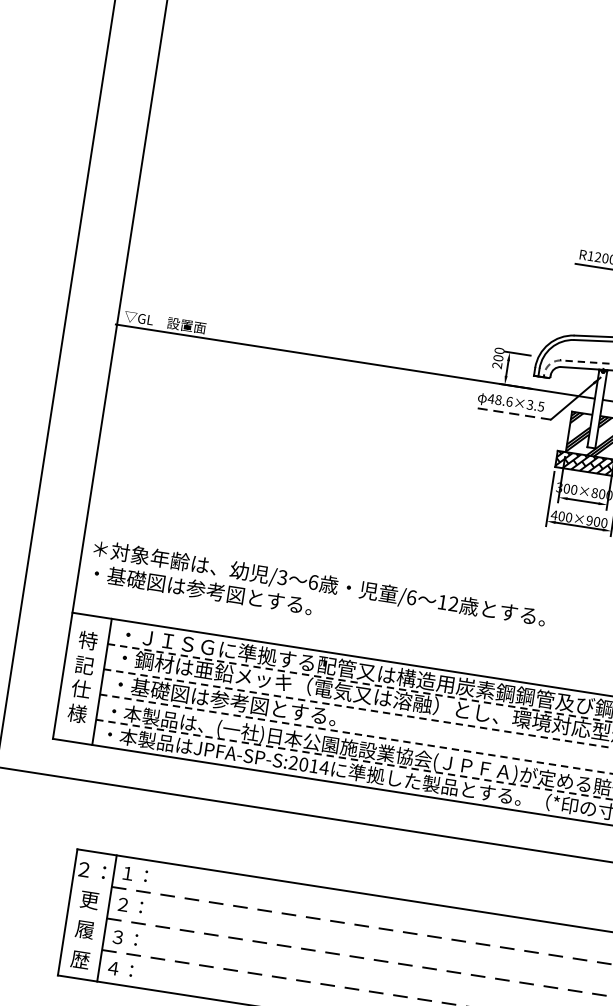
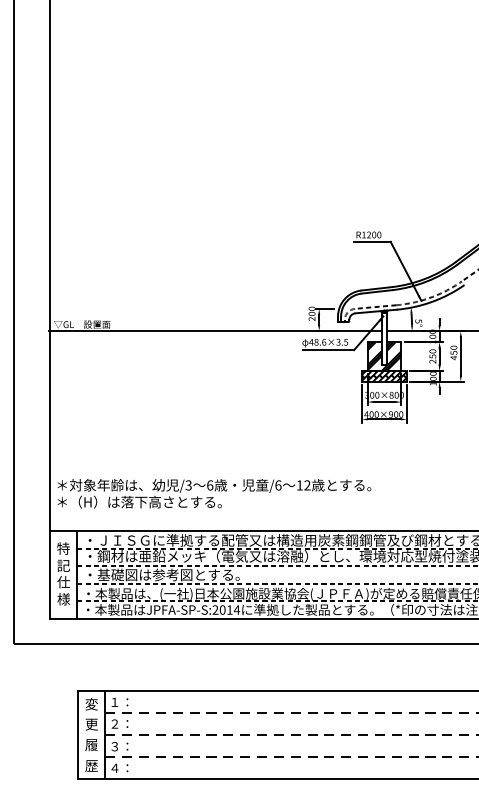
line: (513, 414) -> (328, 350), dashed -> solid
text: (208, 589) -> (139, 501), ・基礎図は参考図とする。 -> ＊（H）は落下高さとする。
text: (92, 871) -> (90, 704), ２： -> 変

